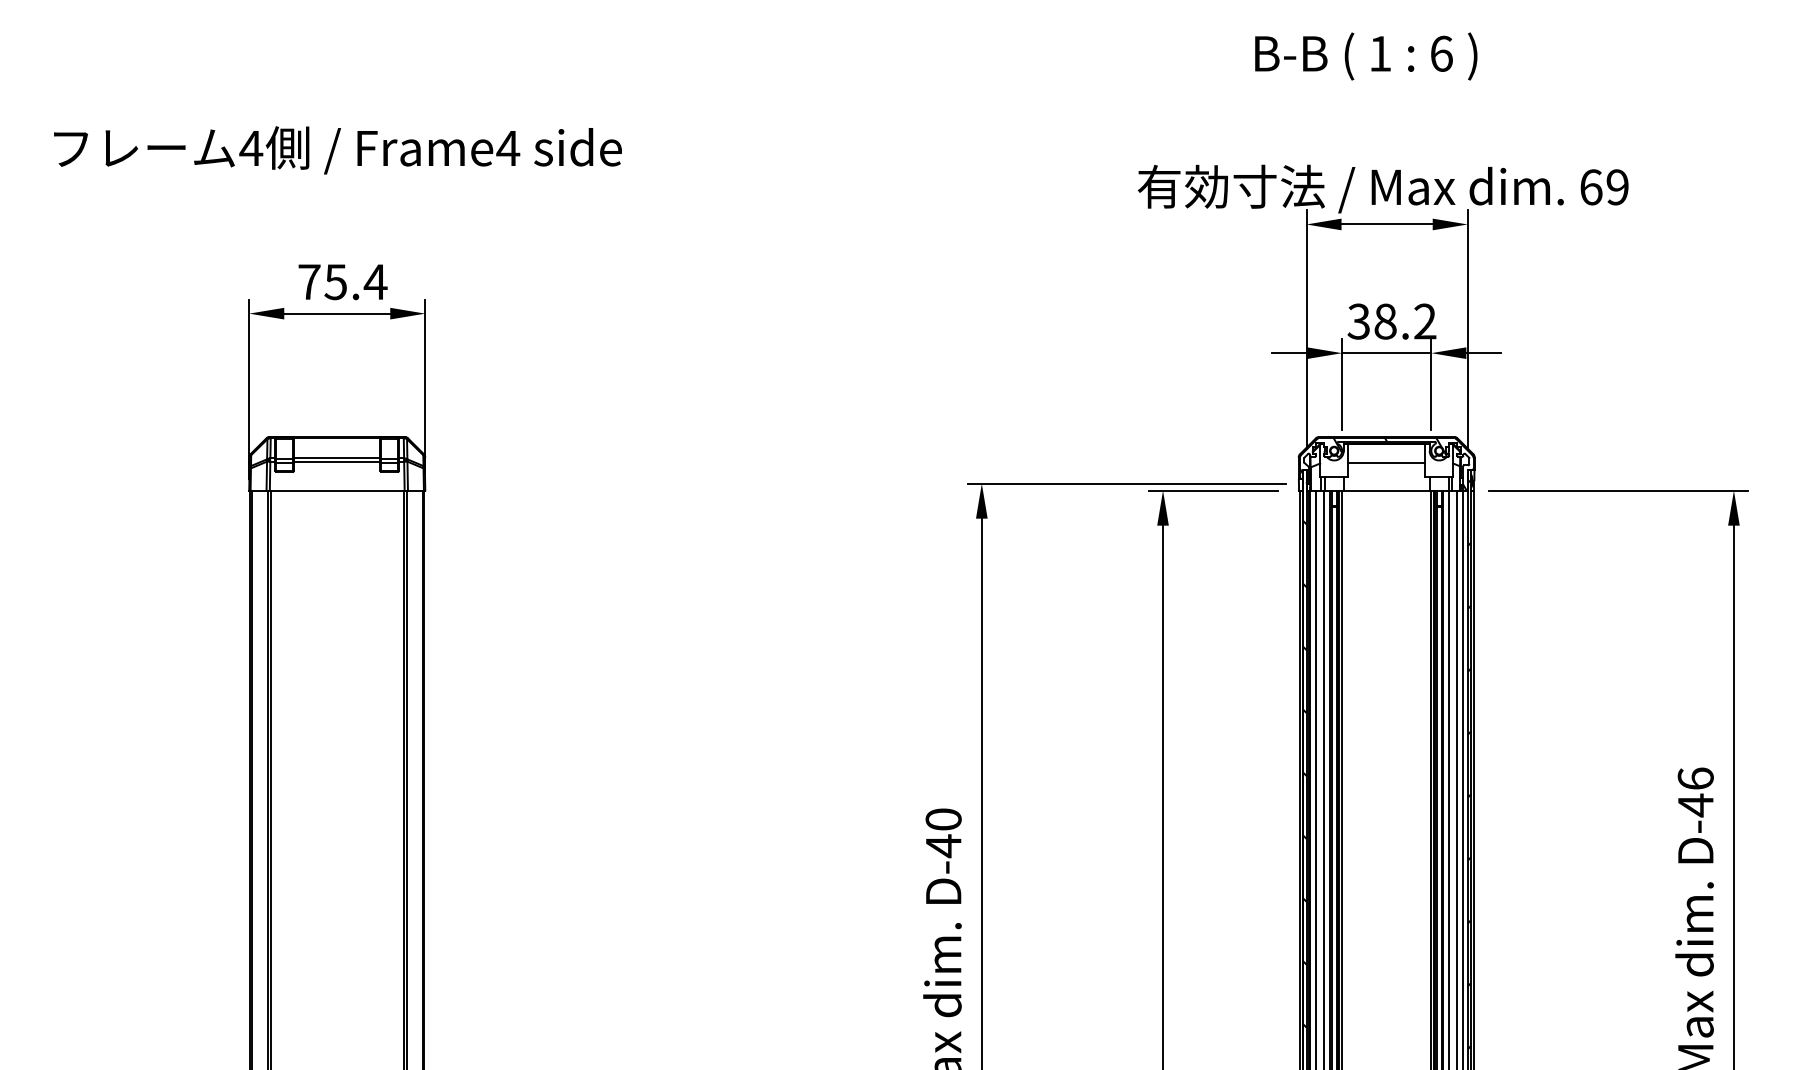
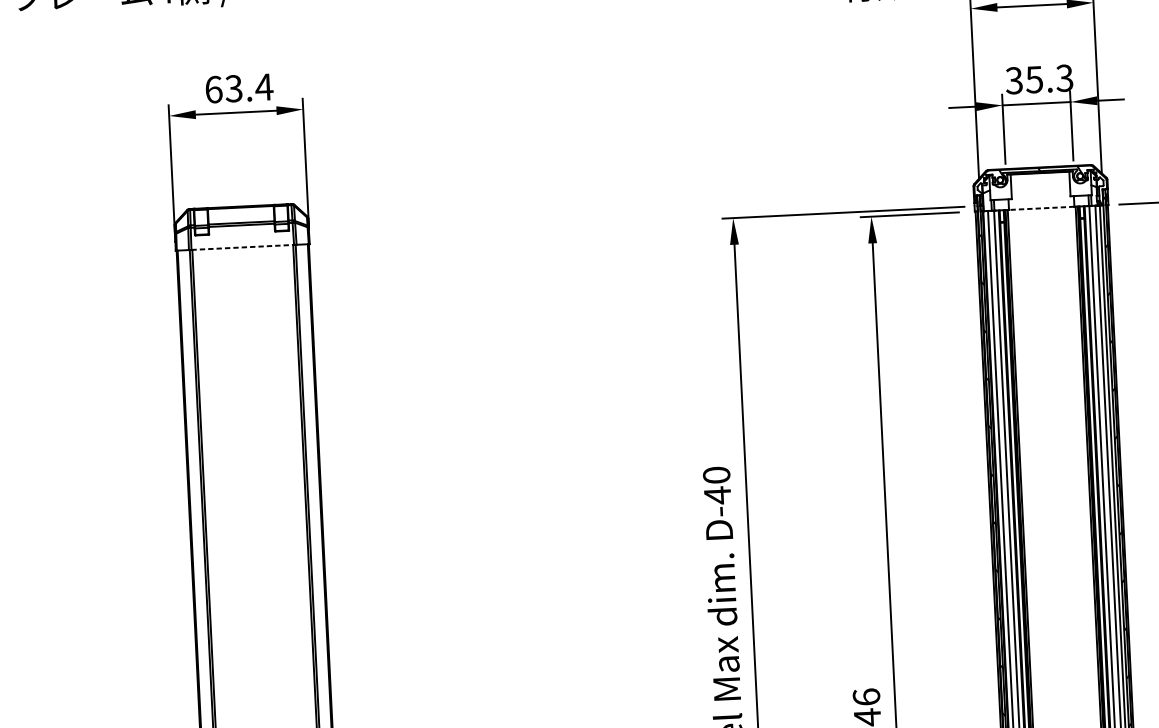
text: (322, 282) -> (223, 89), 75.4 -> 63.4
text: (1405, 321) -> (1049, 78), 38.2 -> 35.3
line: (1386, 463) -> (1040, 187), removed
line: (337, 490) -> (242, 247), solid -> dashed
line: (1386, 490) -> (1041, 208), solid -> dashed

